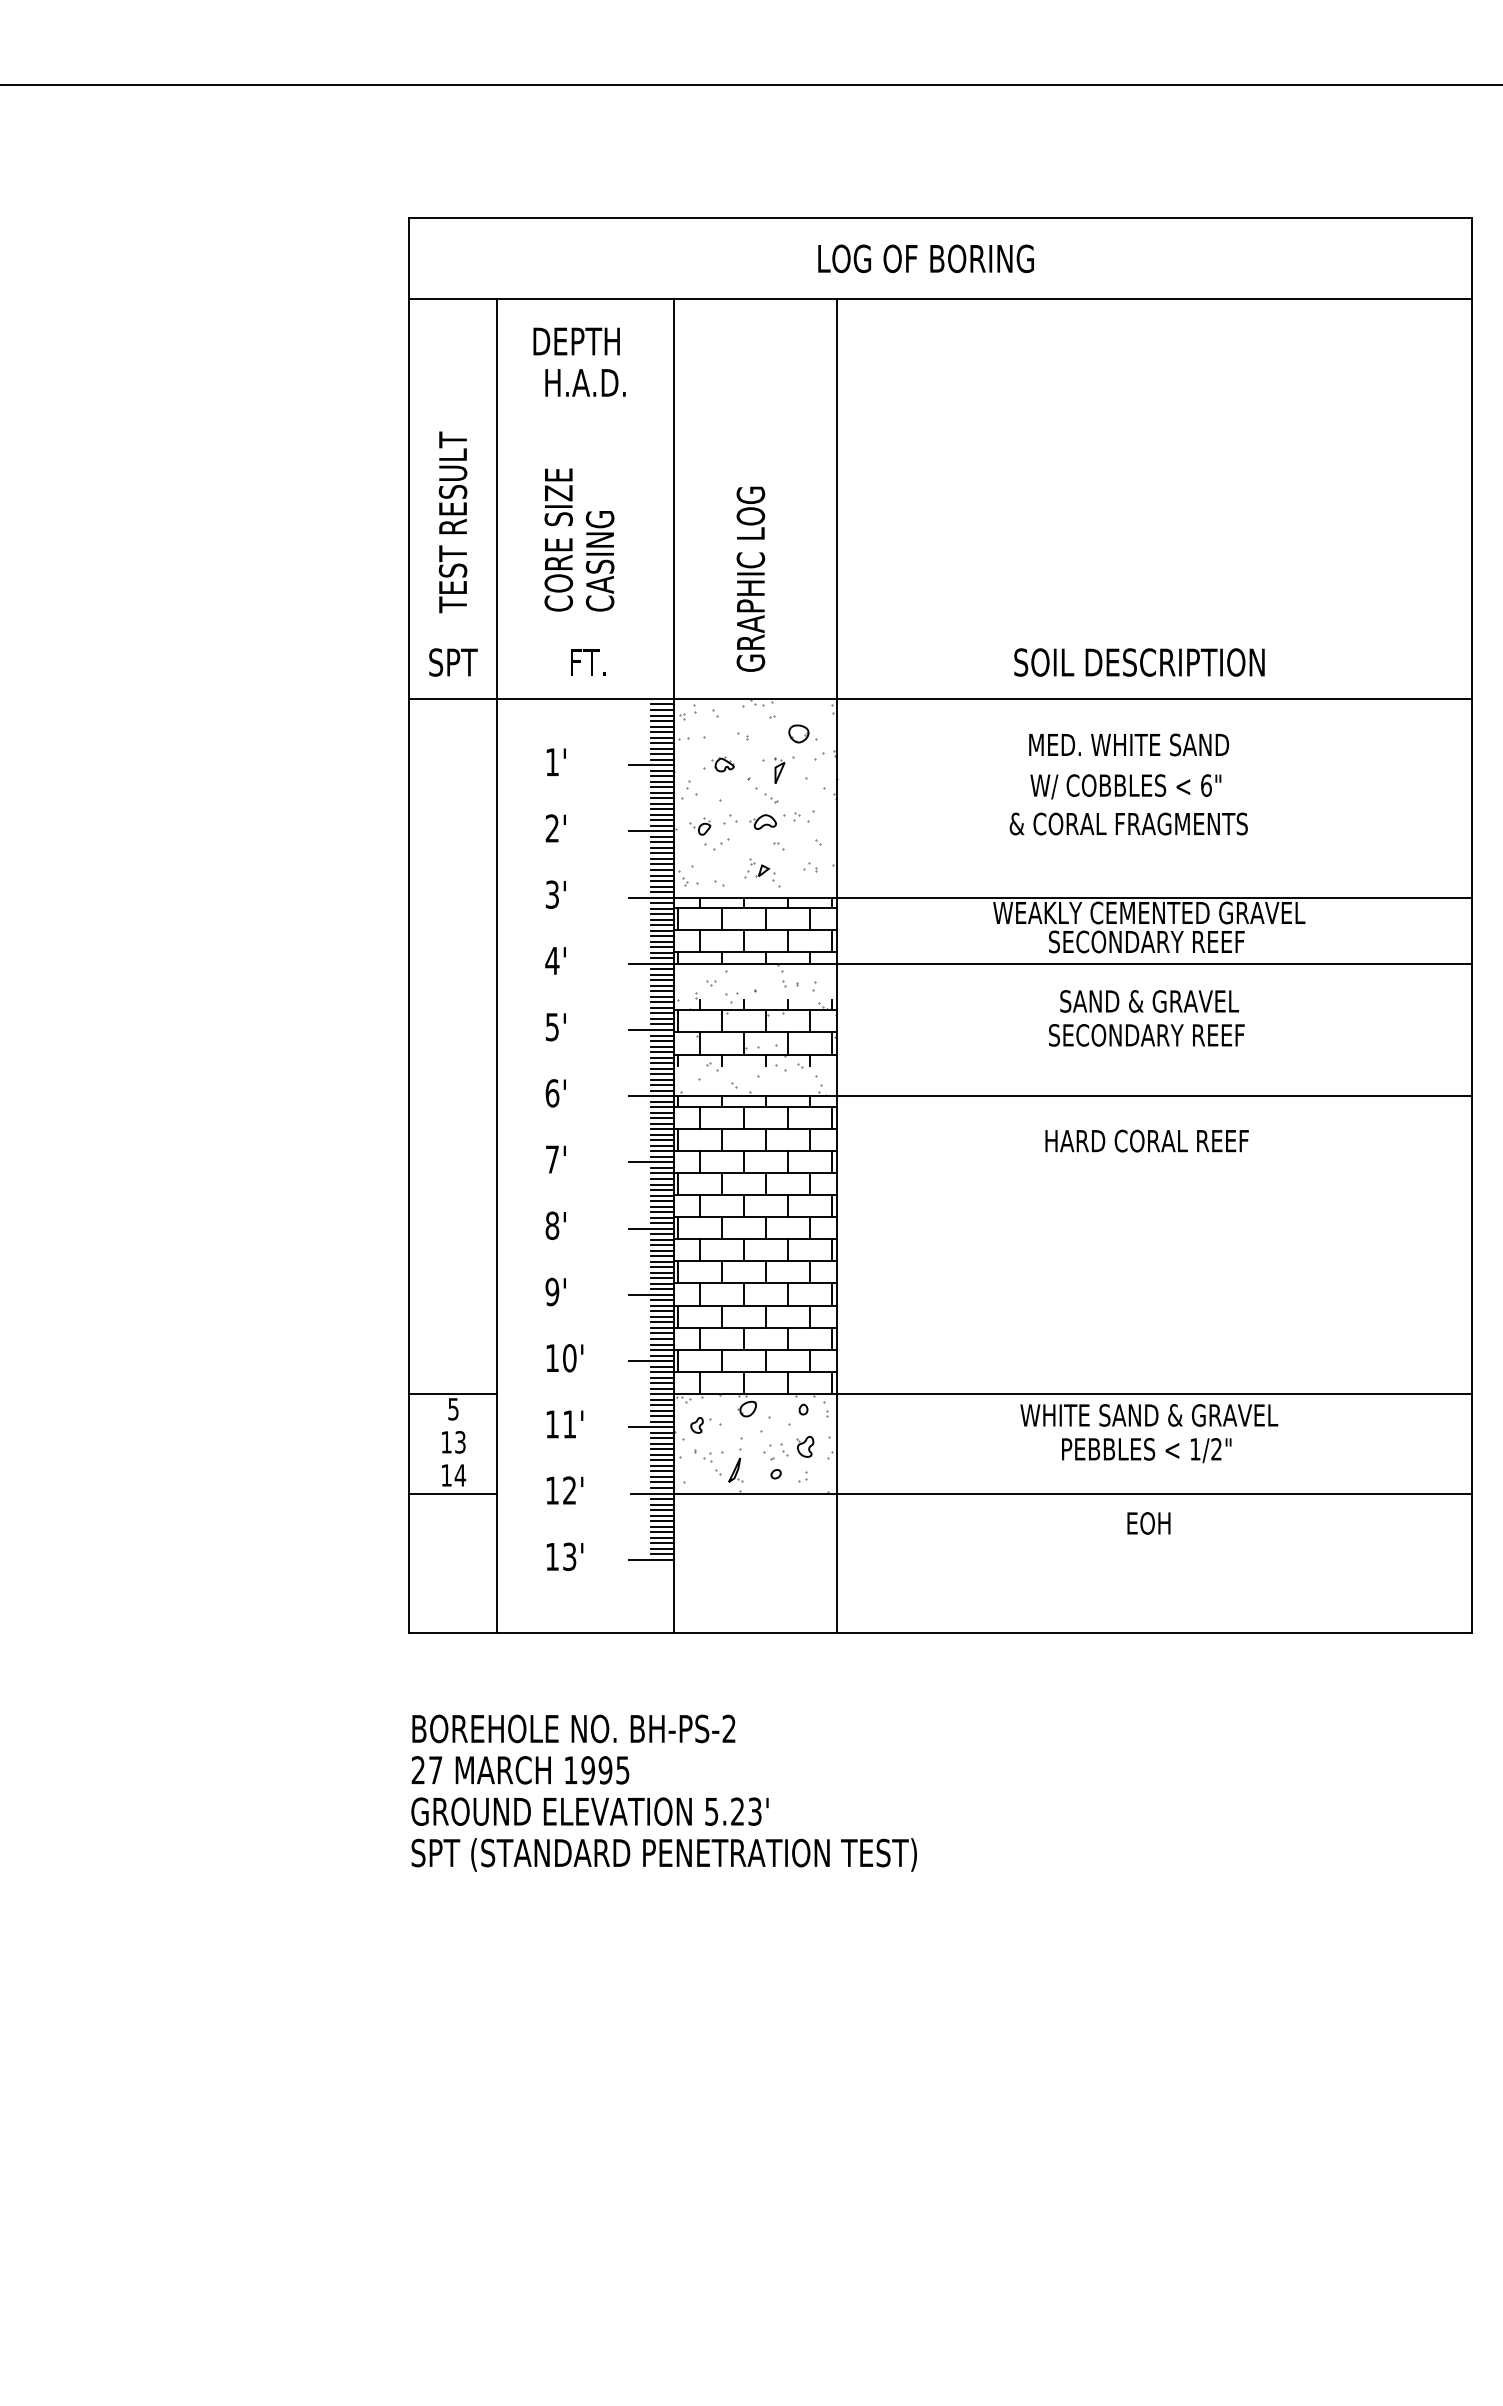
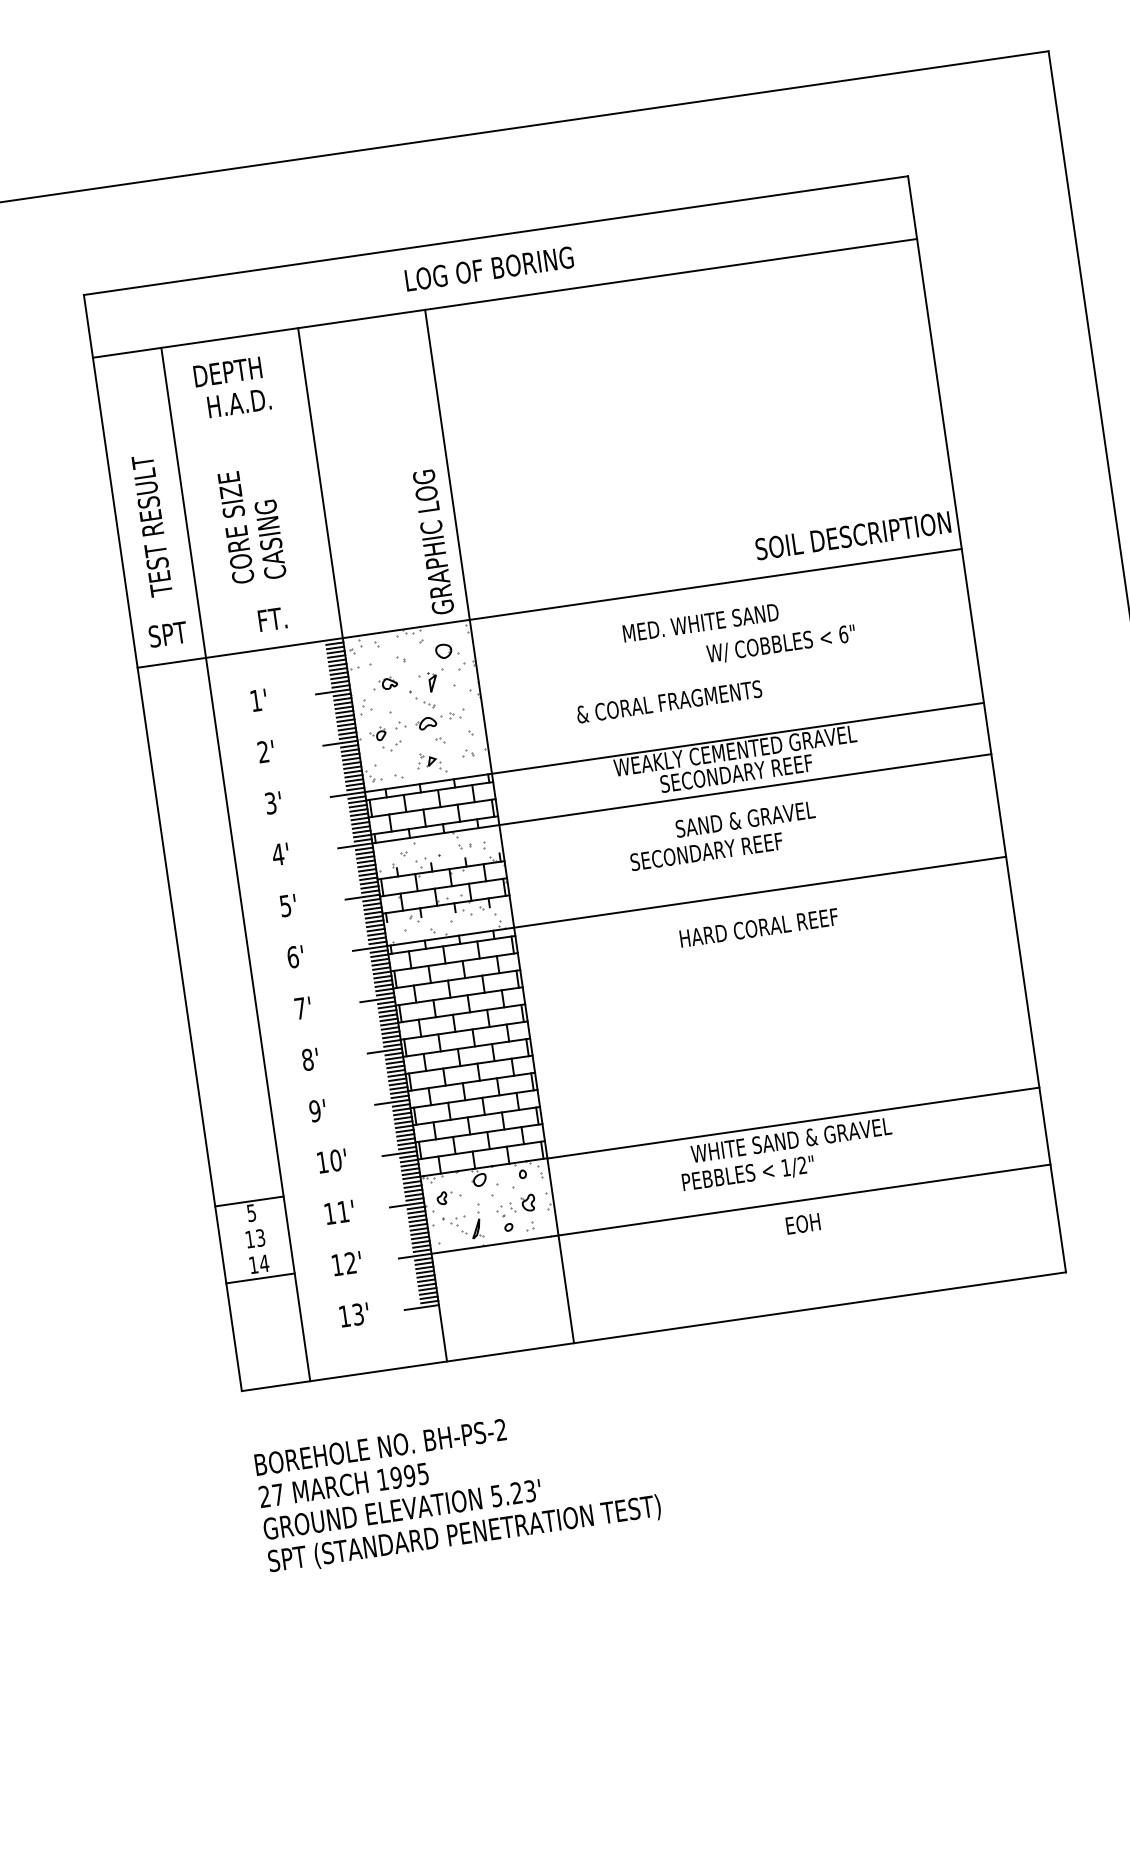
text: (750, 578) -> (433, 541), moved
text: (1139, 662) -> (853, 535), moved
text: (1125, 786) -> (781, 644), moved
text: (1128, 823) -> (669, 701), moved
text: (1146, 1035) -> (706, 851), moved
text: (1146, 1450) -> (748, 1174), moved

